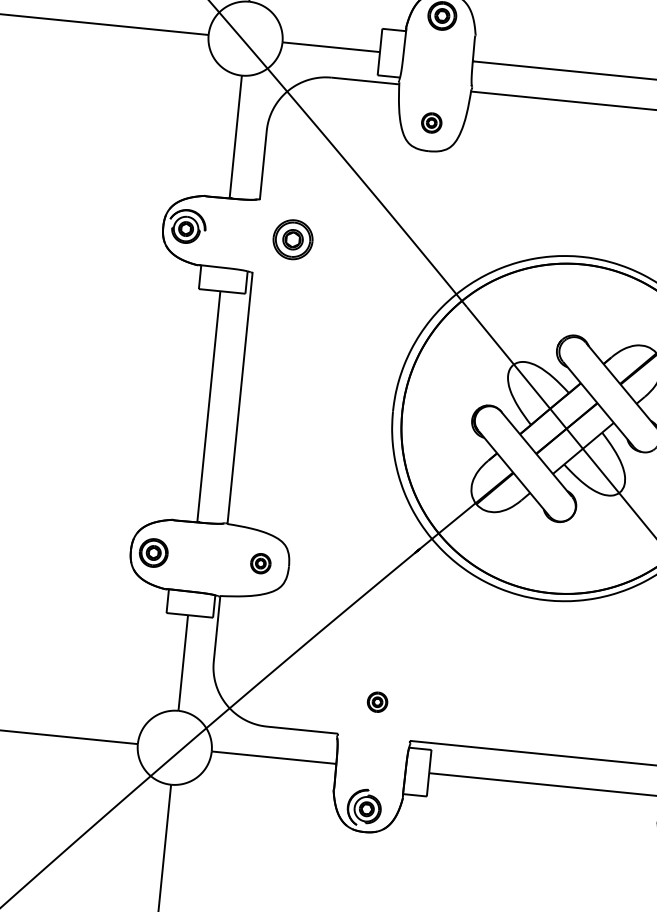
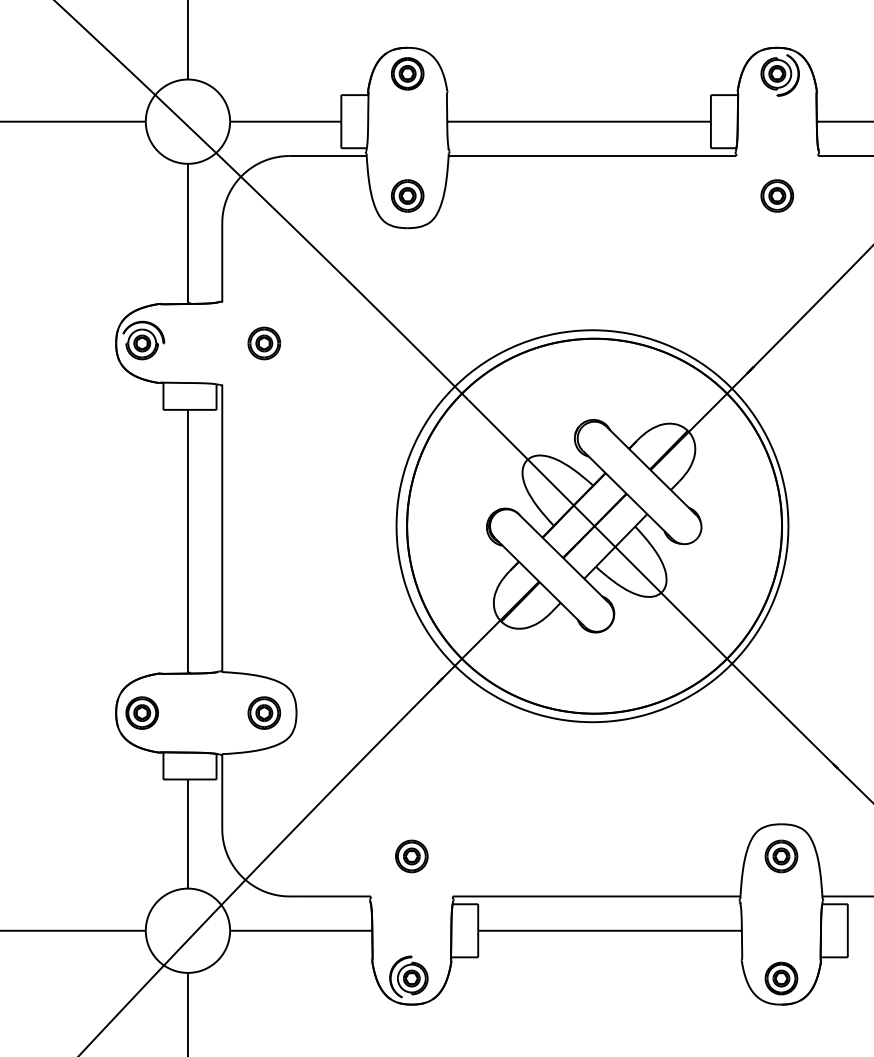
part: (431, 122) -> (407, 195), size x1.43
part: (293, 239) -> (264, 343), size x0.71
part: (260, 563) -> (264, 712), size x1.43
part: (377, 702) -> (411, 856), size x1.43

